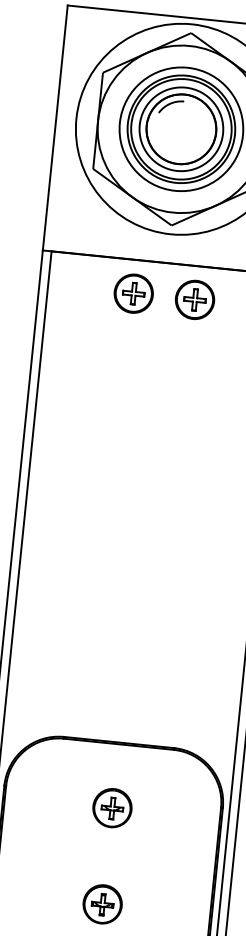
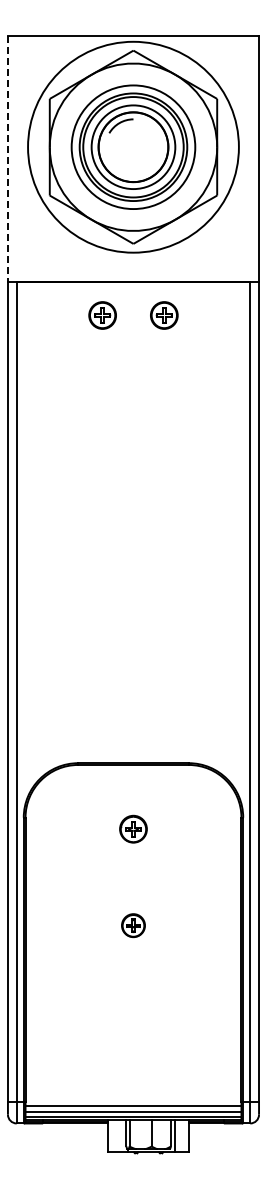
line: (54, 128) -> (7, 159), solid -> dashed
part: (133, 293) -> (102, 315), size x0.7
part: (195, 299) -> (164, 315), size x0.7
part: (112, 808) -> (133, 829), size x0.7
part: (102, 904) -> (133, 925), size x0.6

